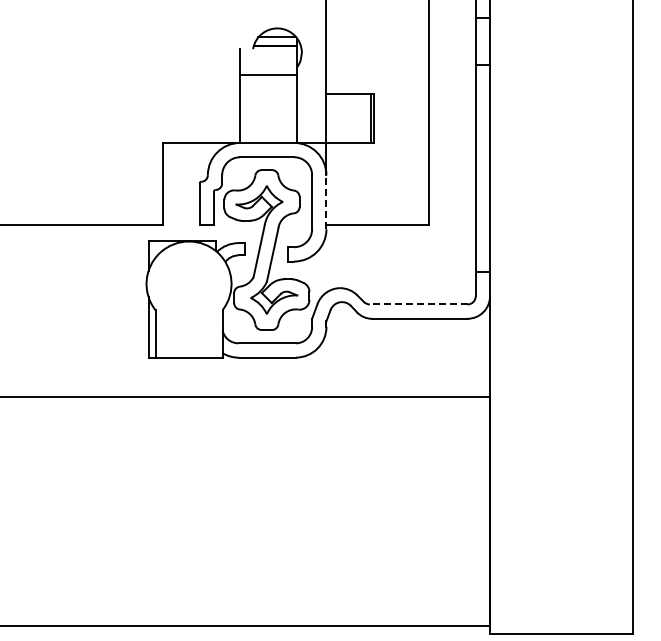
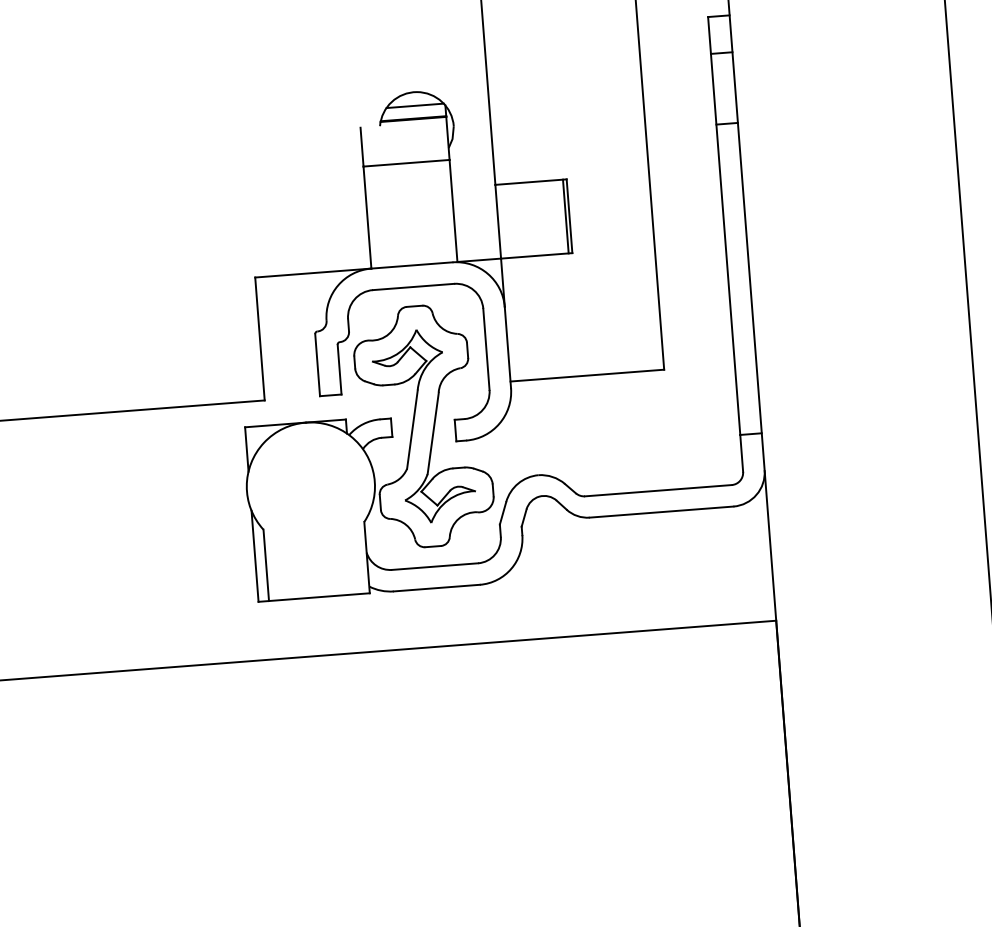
line: (326, 202) -> (508, 348), dashed -> solid
line: (418, 304) -> (658, 490), dashed -> solid

